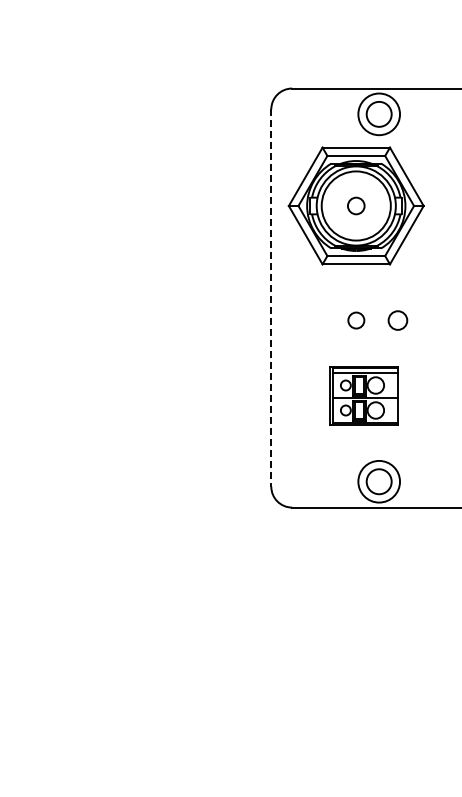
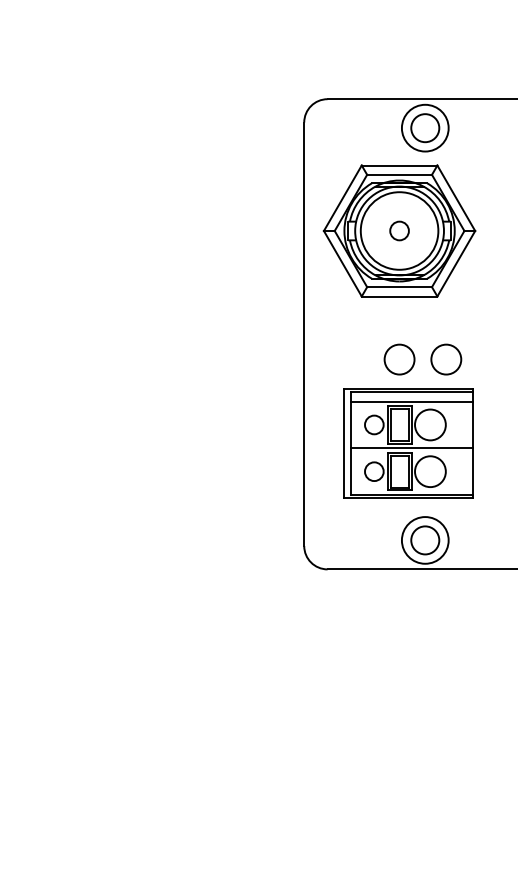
line: (271, 298) -> (304, 334), dashed -> solid
circle: (356, 320) -> (399, 359), size x1.67
circle: (397, 320) -> (445, 359), size x1.43
part: (363, 395) -> (407, 443), size x1.67

